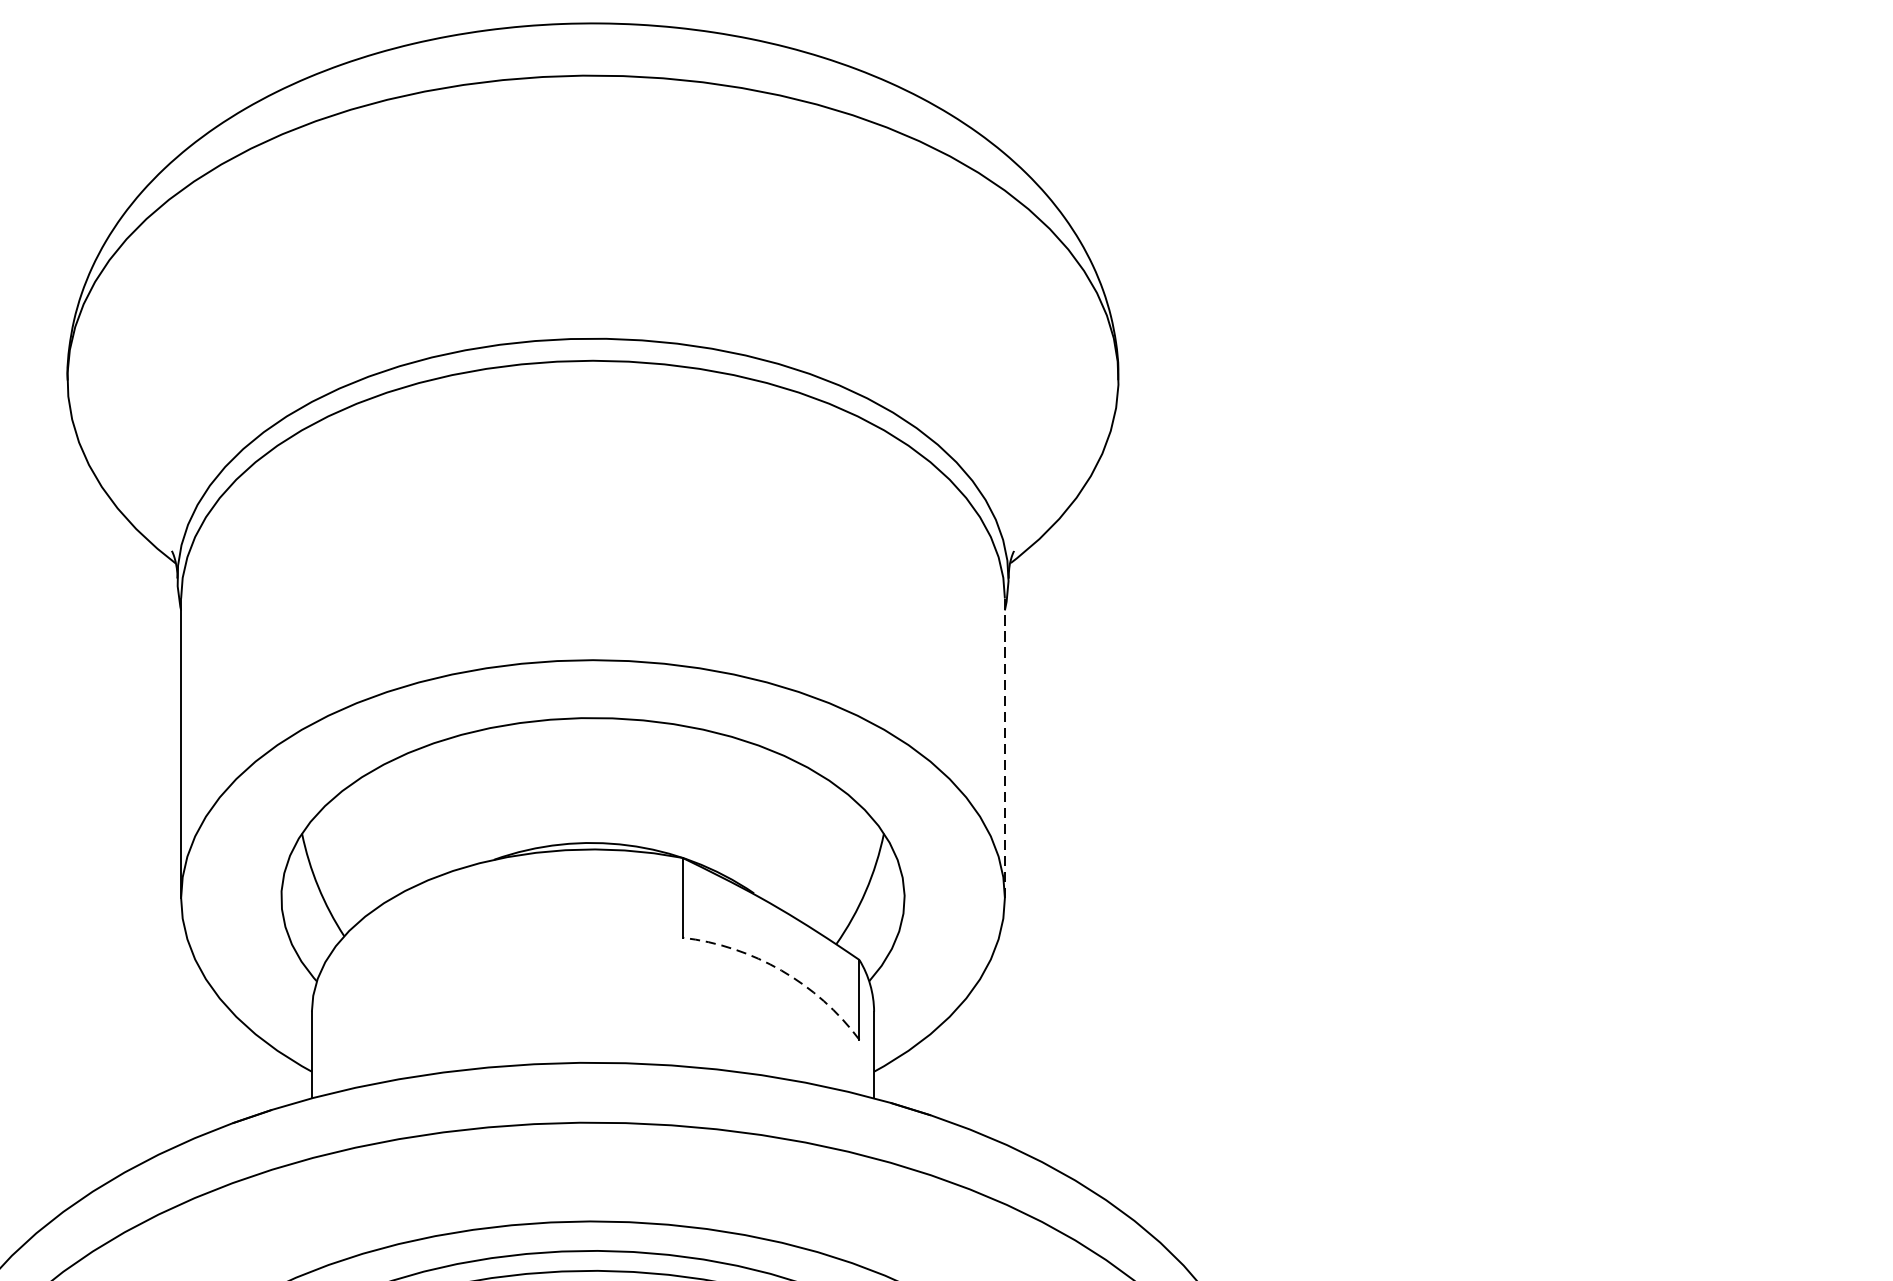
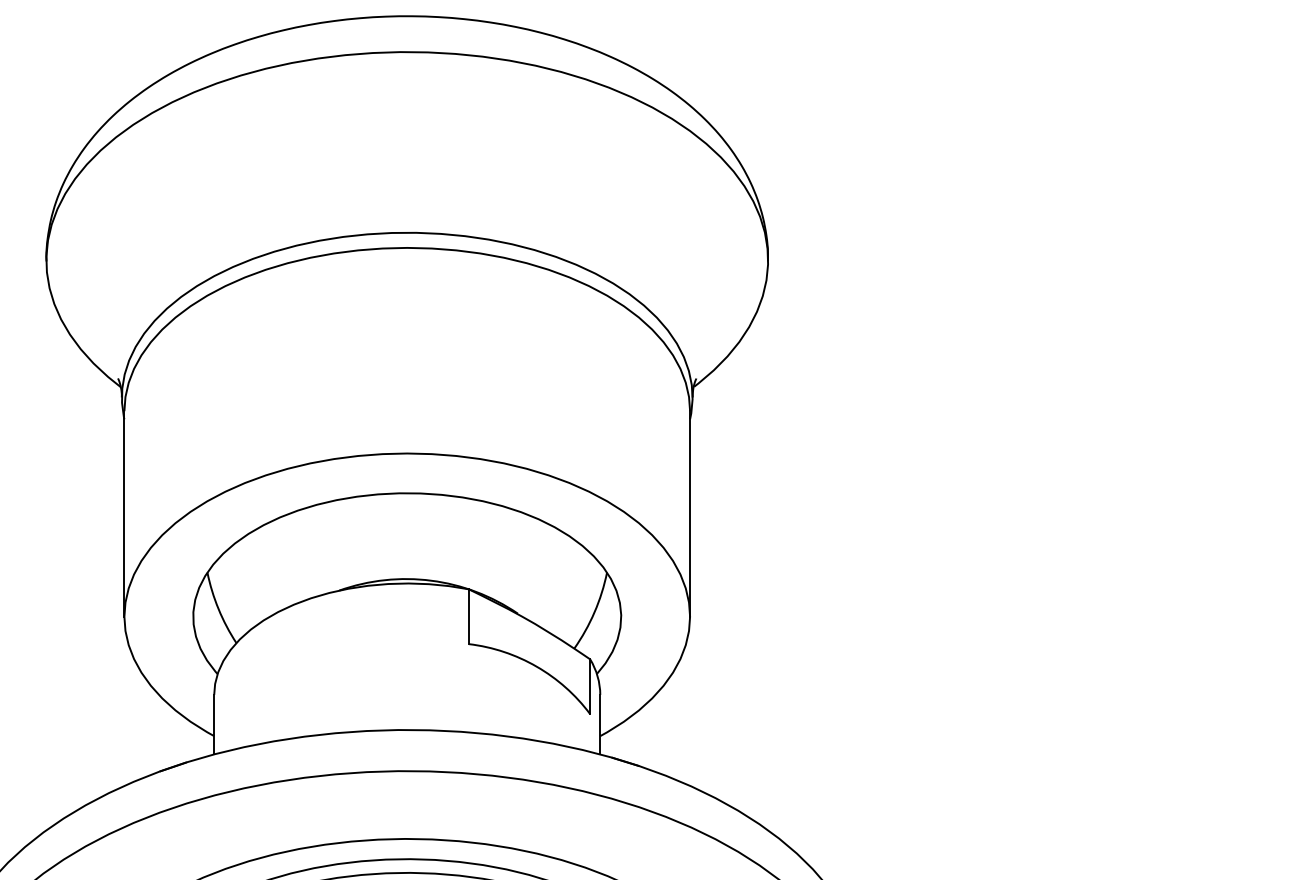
line: (1005, 748) -> (690, 514), dashed -> solid
arc: (781, 970) -> (536, 666), dashed -> solid

